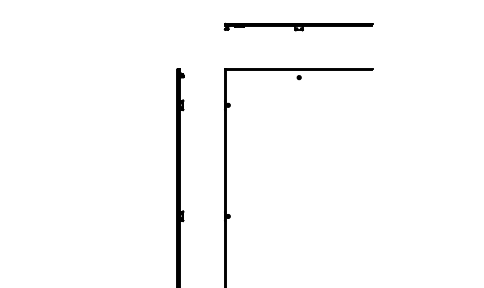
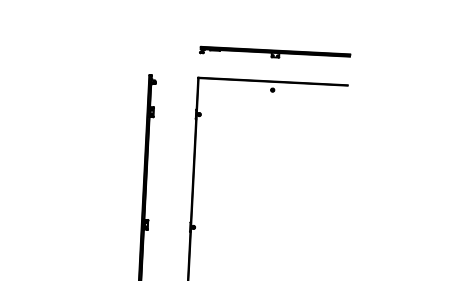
part: (298, 26) -> (274, 53), moved

